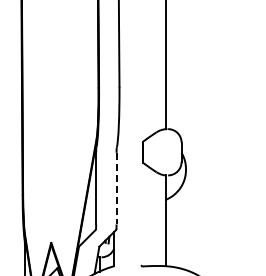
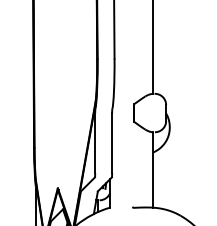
line: (116, 188) -> (112, 143), dashed -> solid

